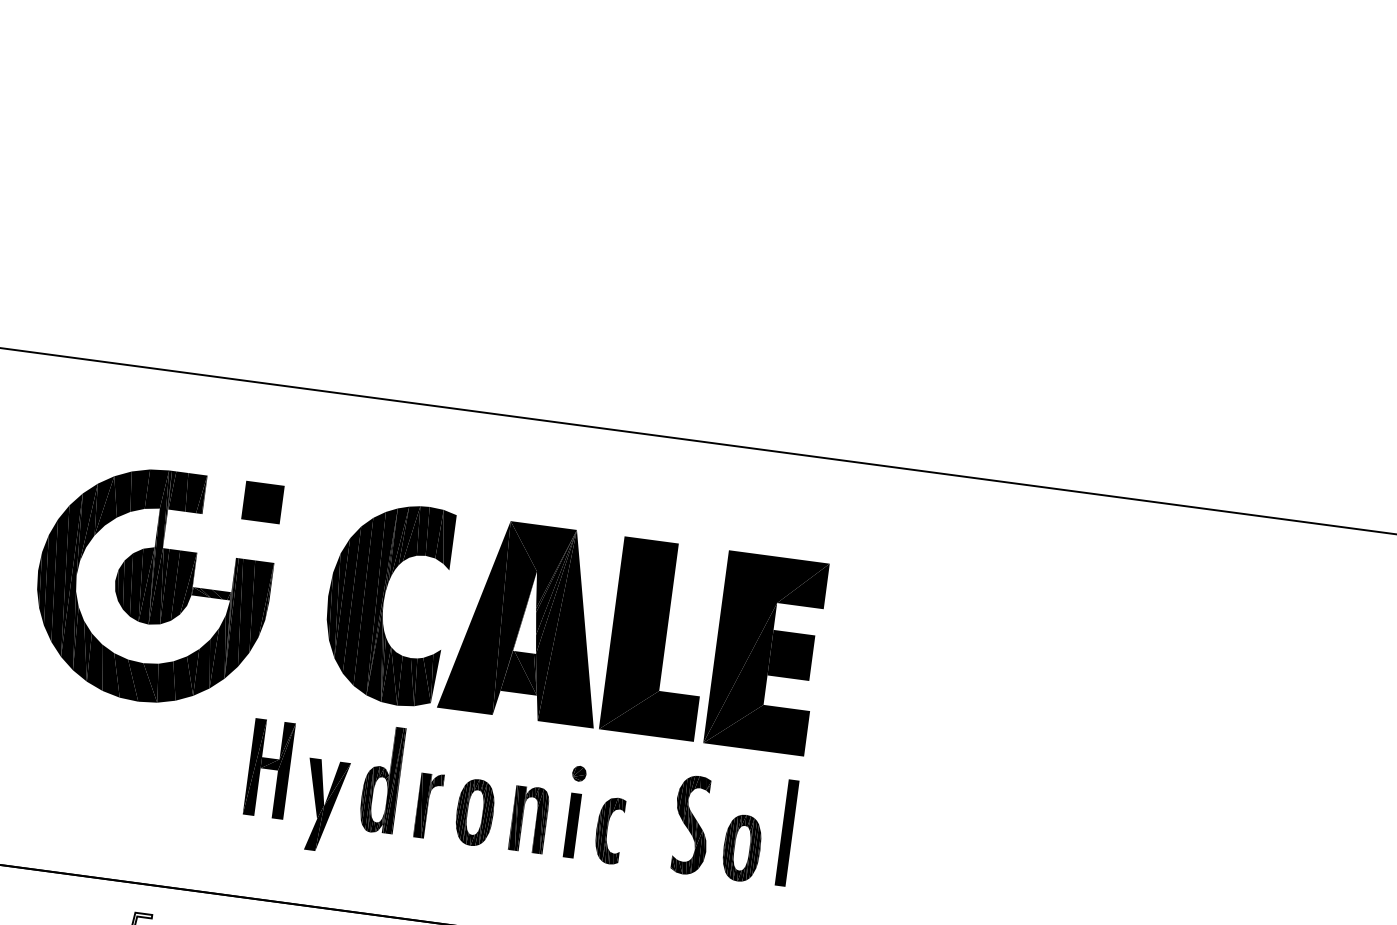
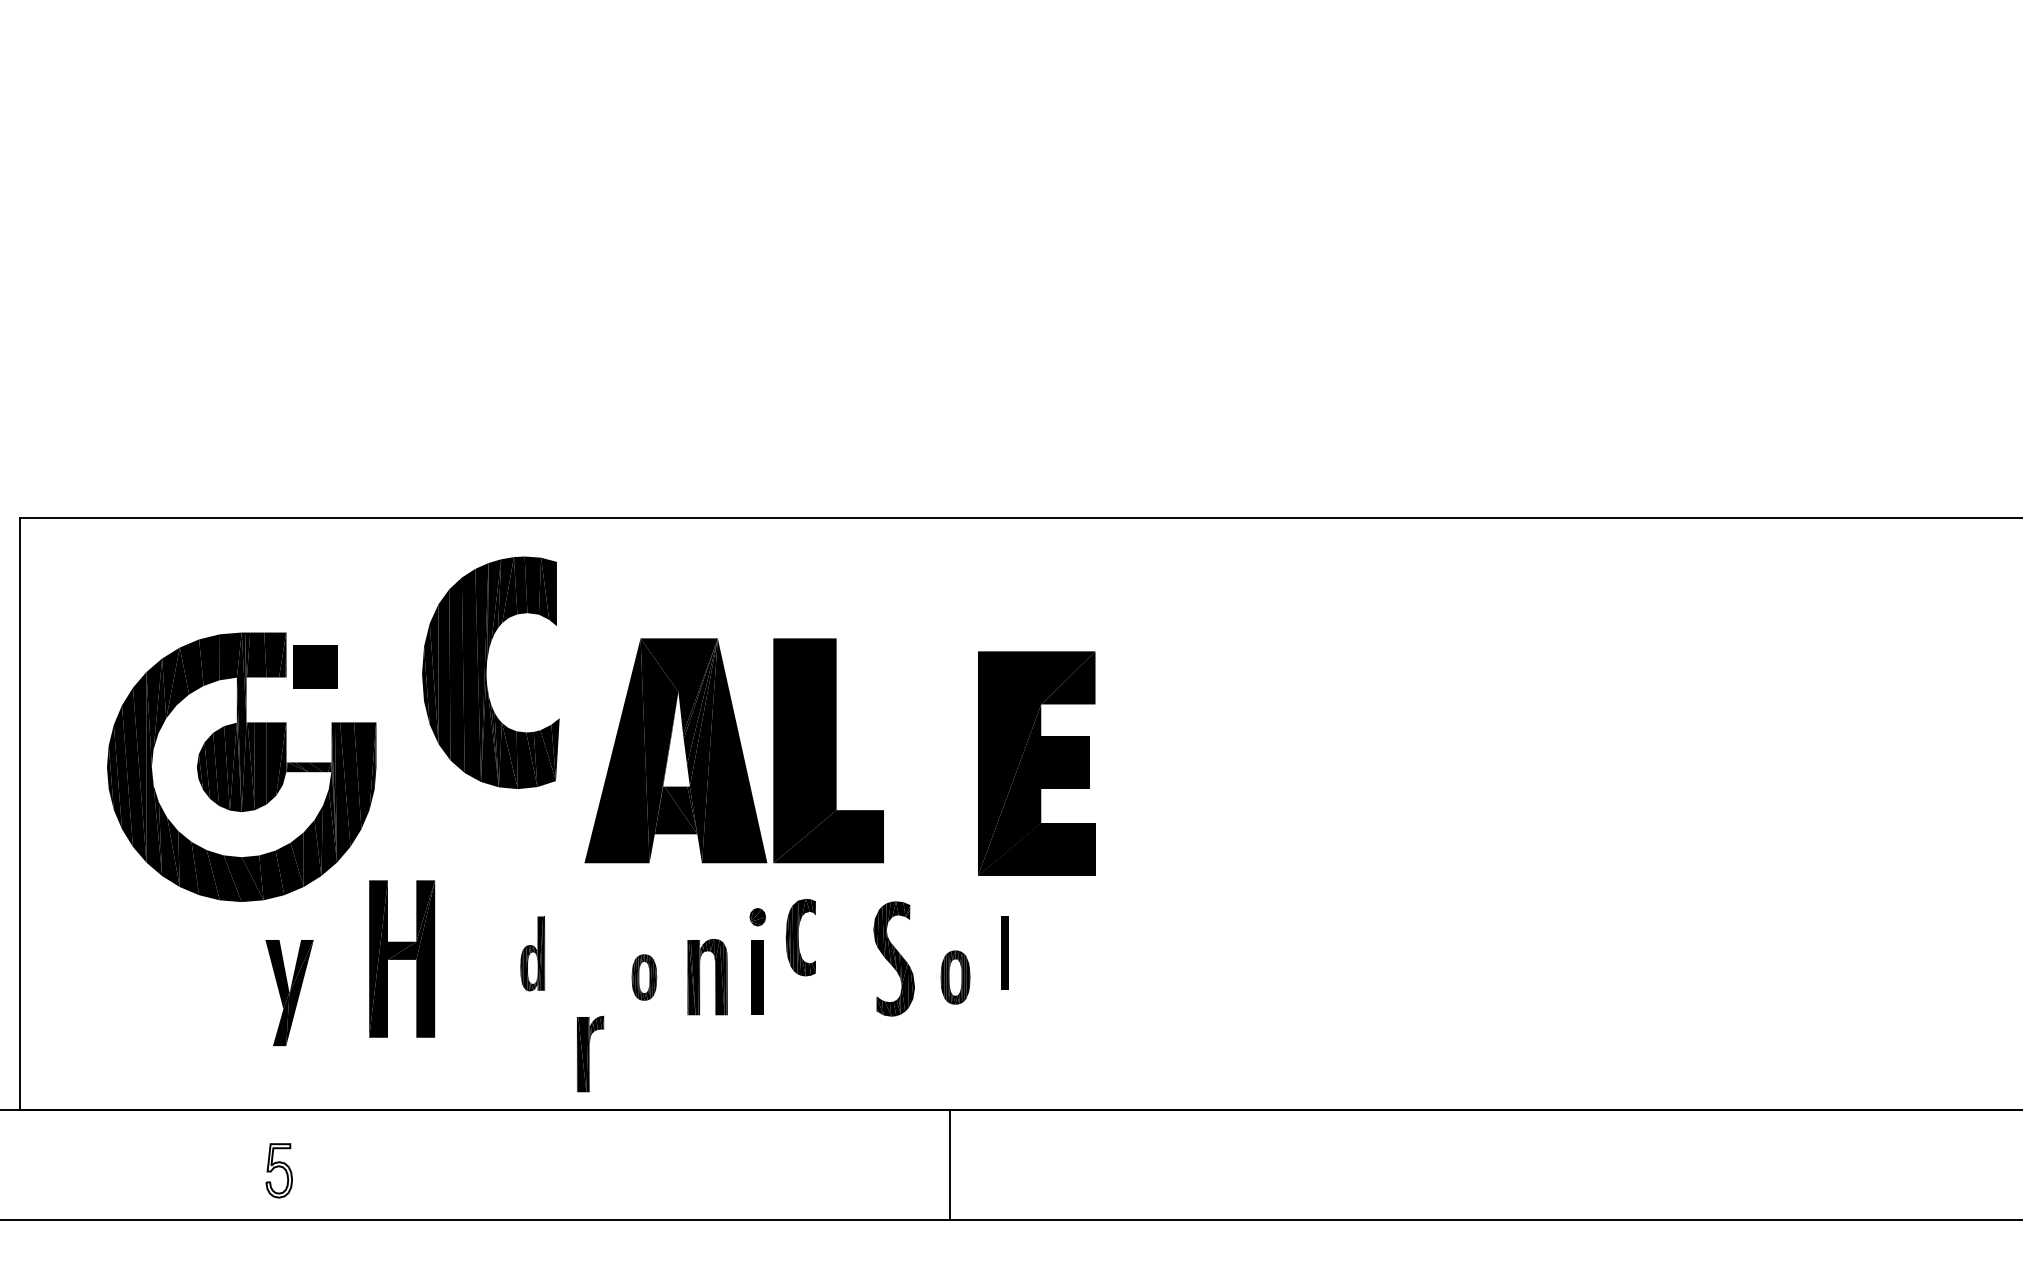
part: (263, 502) -> (315, 666), moved
part: (387, 602) -> (490, 672), moved
part: (766, 653) -> (1036, 763), moved
part: (268, 768) -> (401, 958), size x1.4
part: (381, 779) -> (532, 953), size x0.6
part: (429, 805) -> (590, 1053), moved
part: (324, 806) -> (289, 993), moved
part: (475, 812) -> (644, 977), size x0.6
part: (609, 830) -> (800, 937), moved
part: (786, 832) -> (1004, 952), size x0.6
part: (742, 848) -> (955, 977), size x0.7

